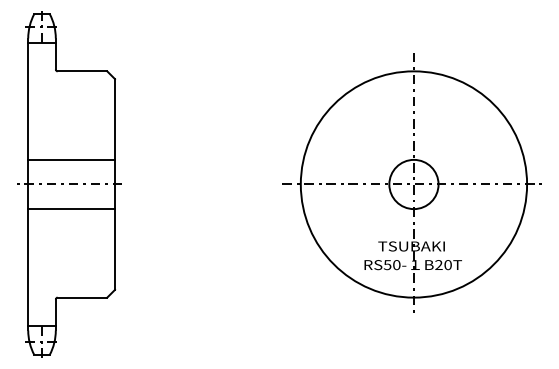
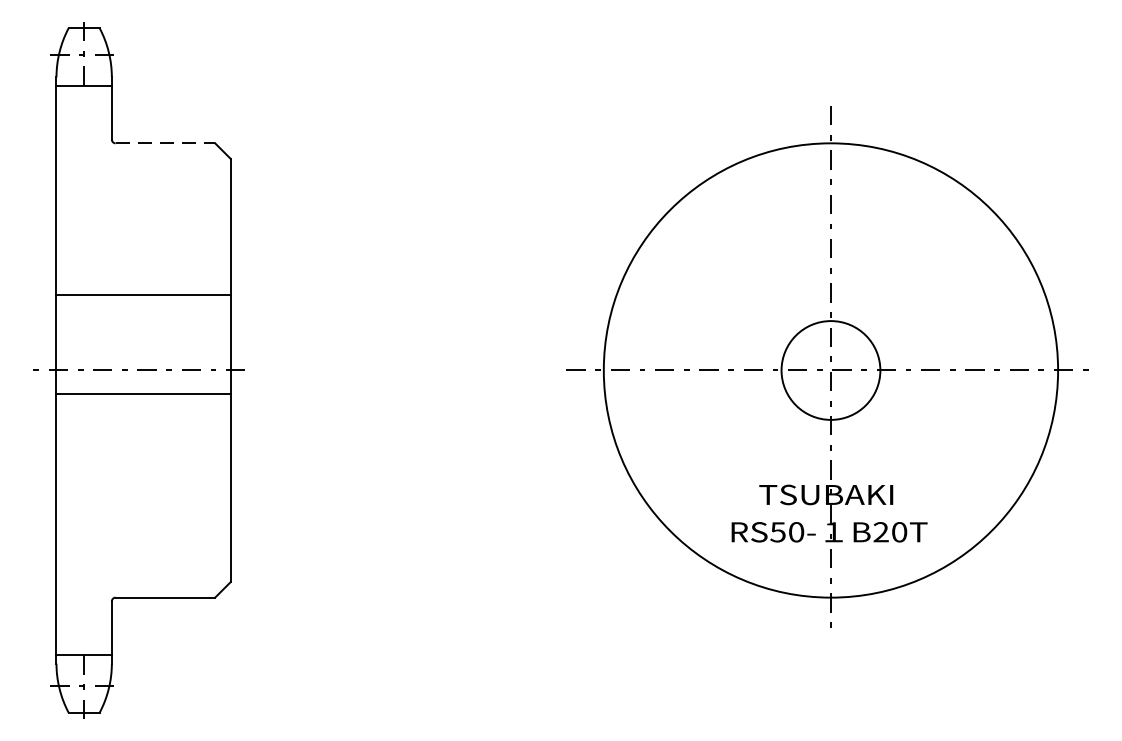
line: (82, 71) -> (165, 143), solid -> dashed
line: (71, 159) -> (143, 294), moved
line: (71, 209) -> (143, 394), moved

